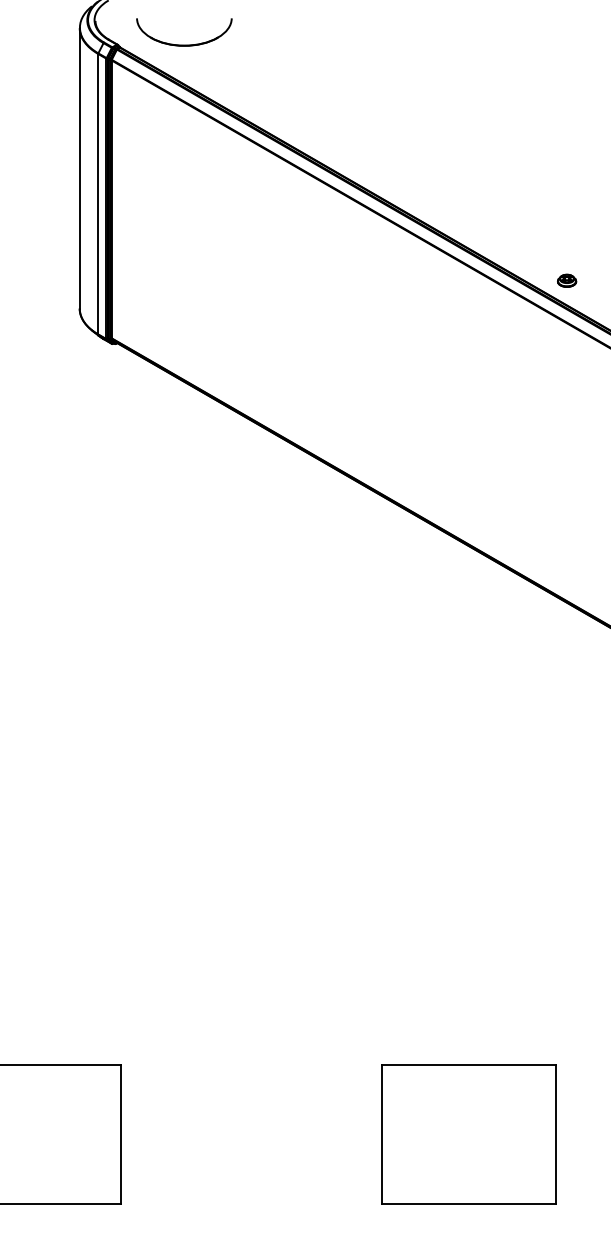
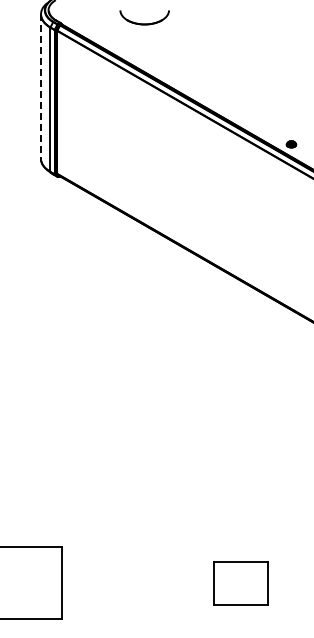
part: (183, 32) -> (144, 17), moved
line: (78, 170) -> (40, 87), solid -> dashed
part: (467, 1132) -> (240, 582), size x0.6

